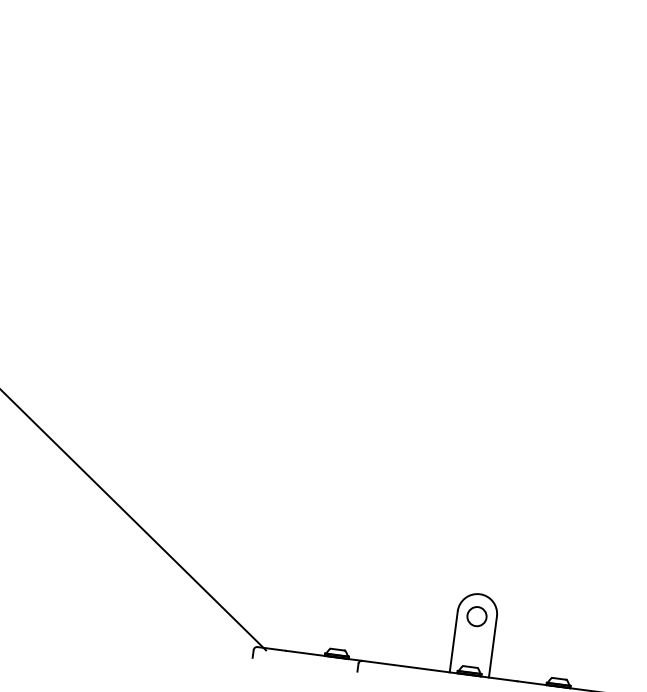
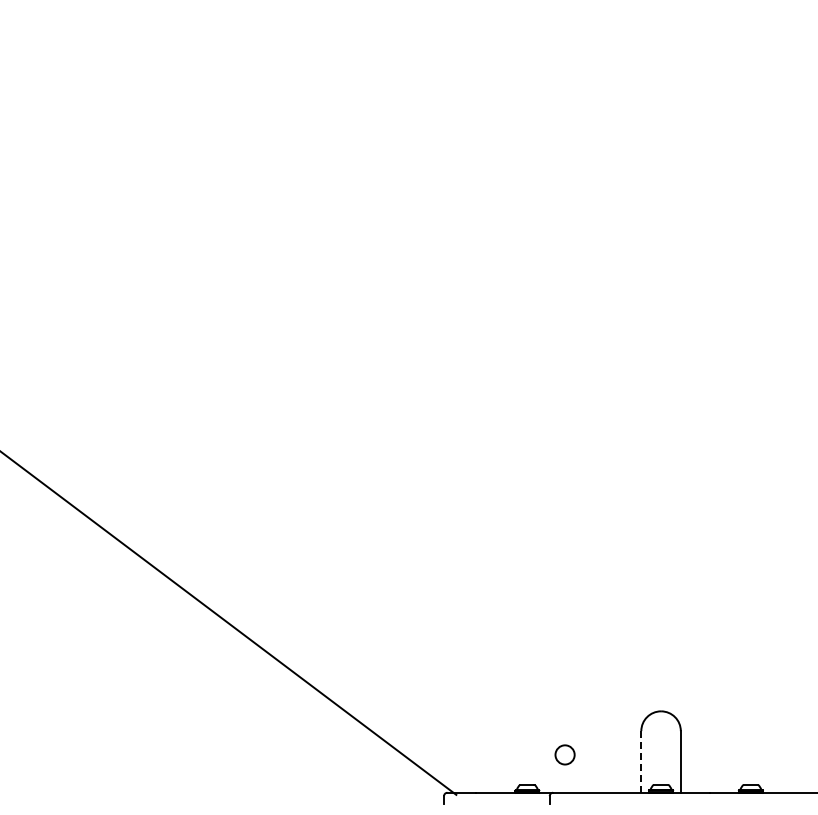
circle: (476, 616) -> (564, 754), moved
line: (453, 641) -> (641, 761), solid -> dashed

